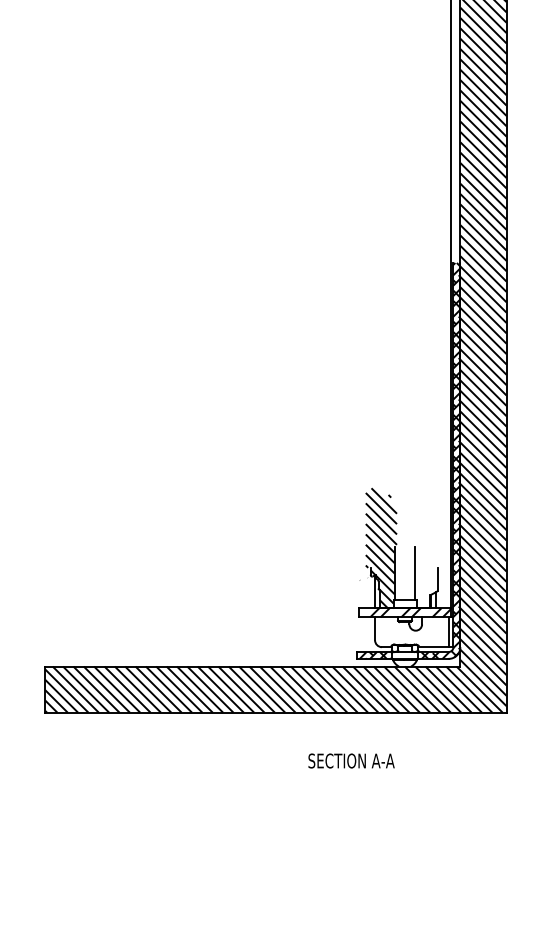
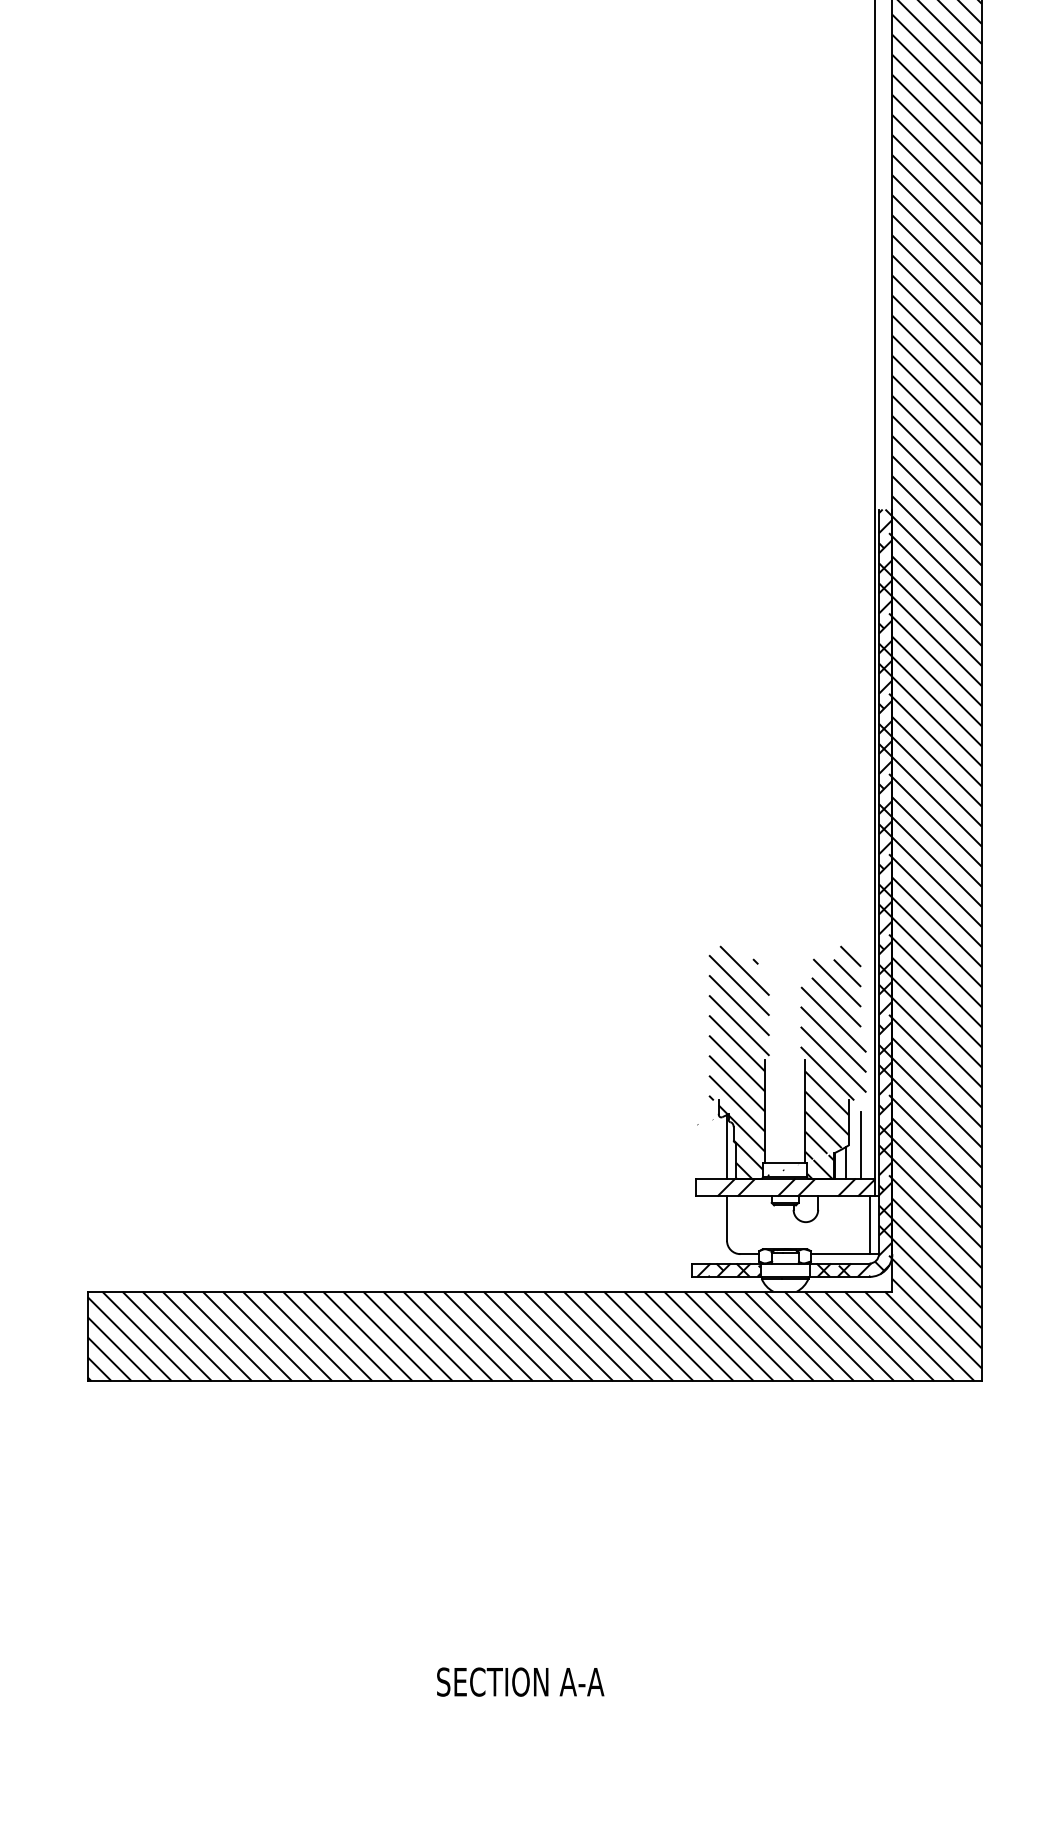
hatch: (421, 548) -> (817, 1062), added
line: (444, 591) -> (861, 1146), added
text: (351, 760) -> (520, 1681), moved

